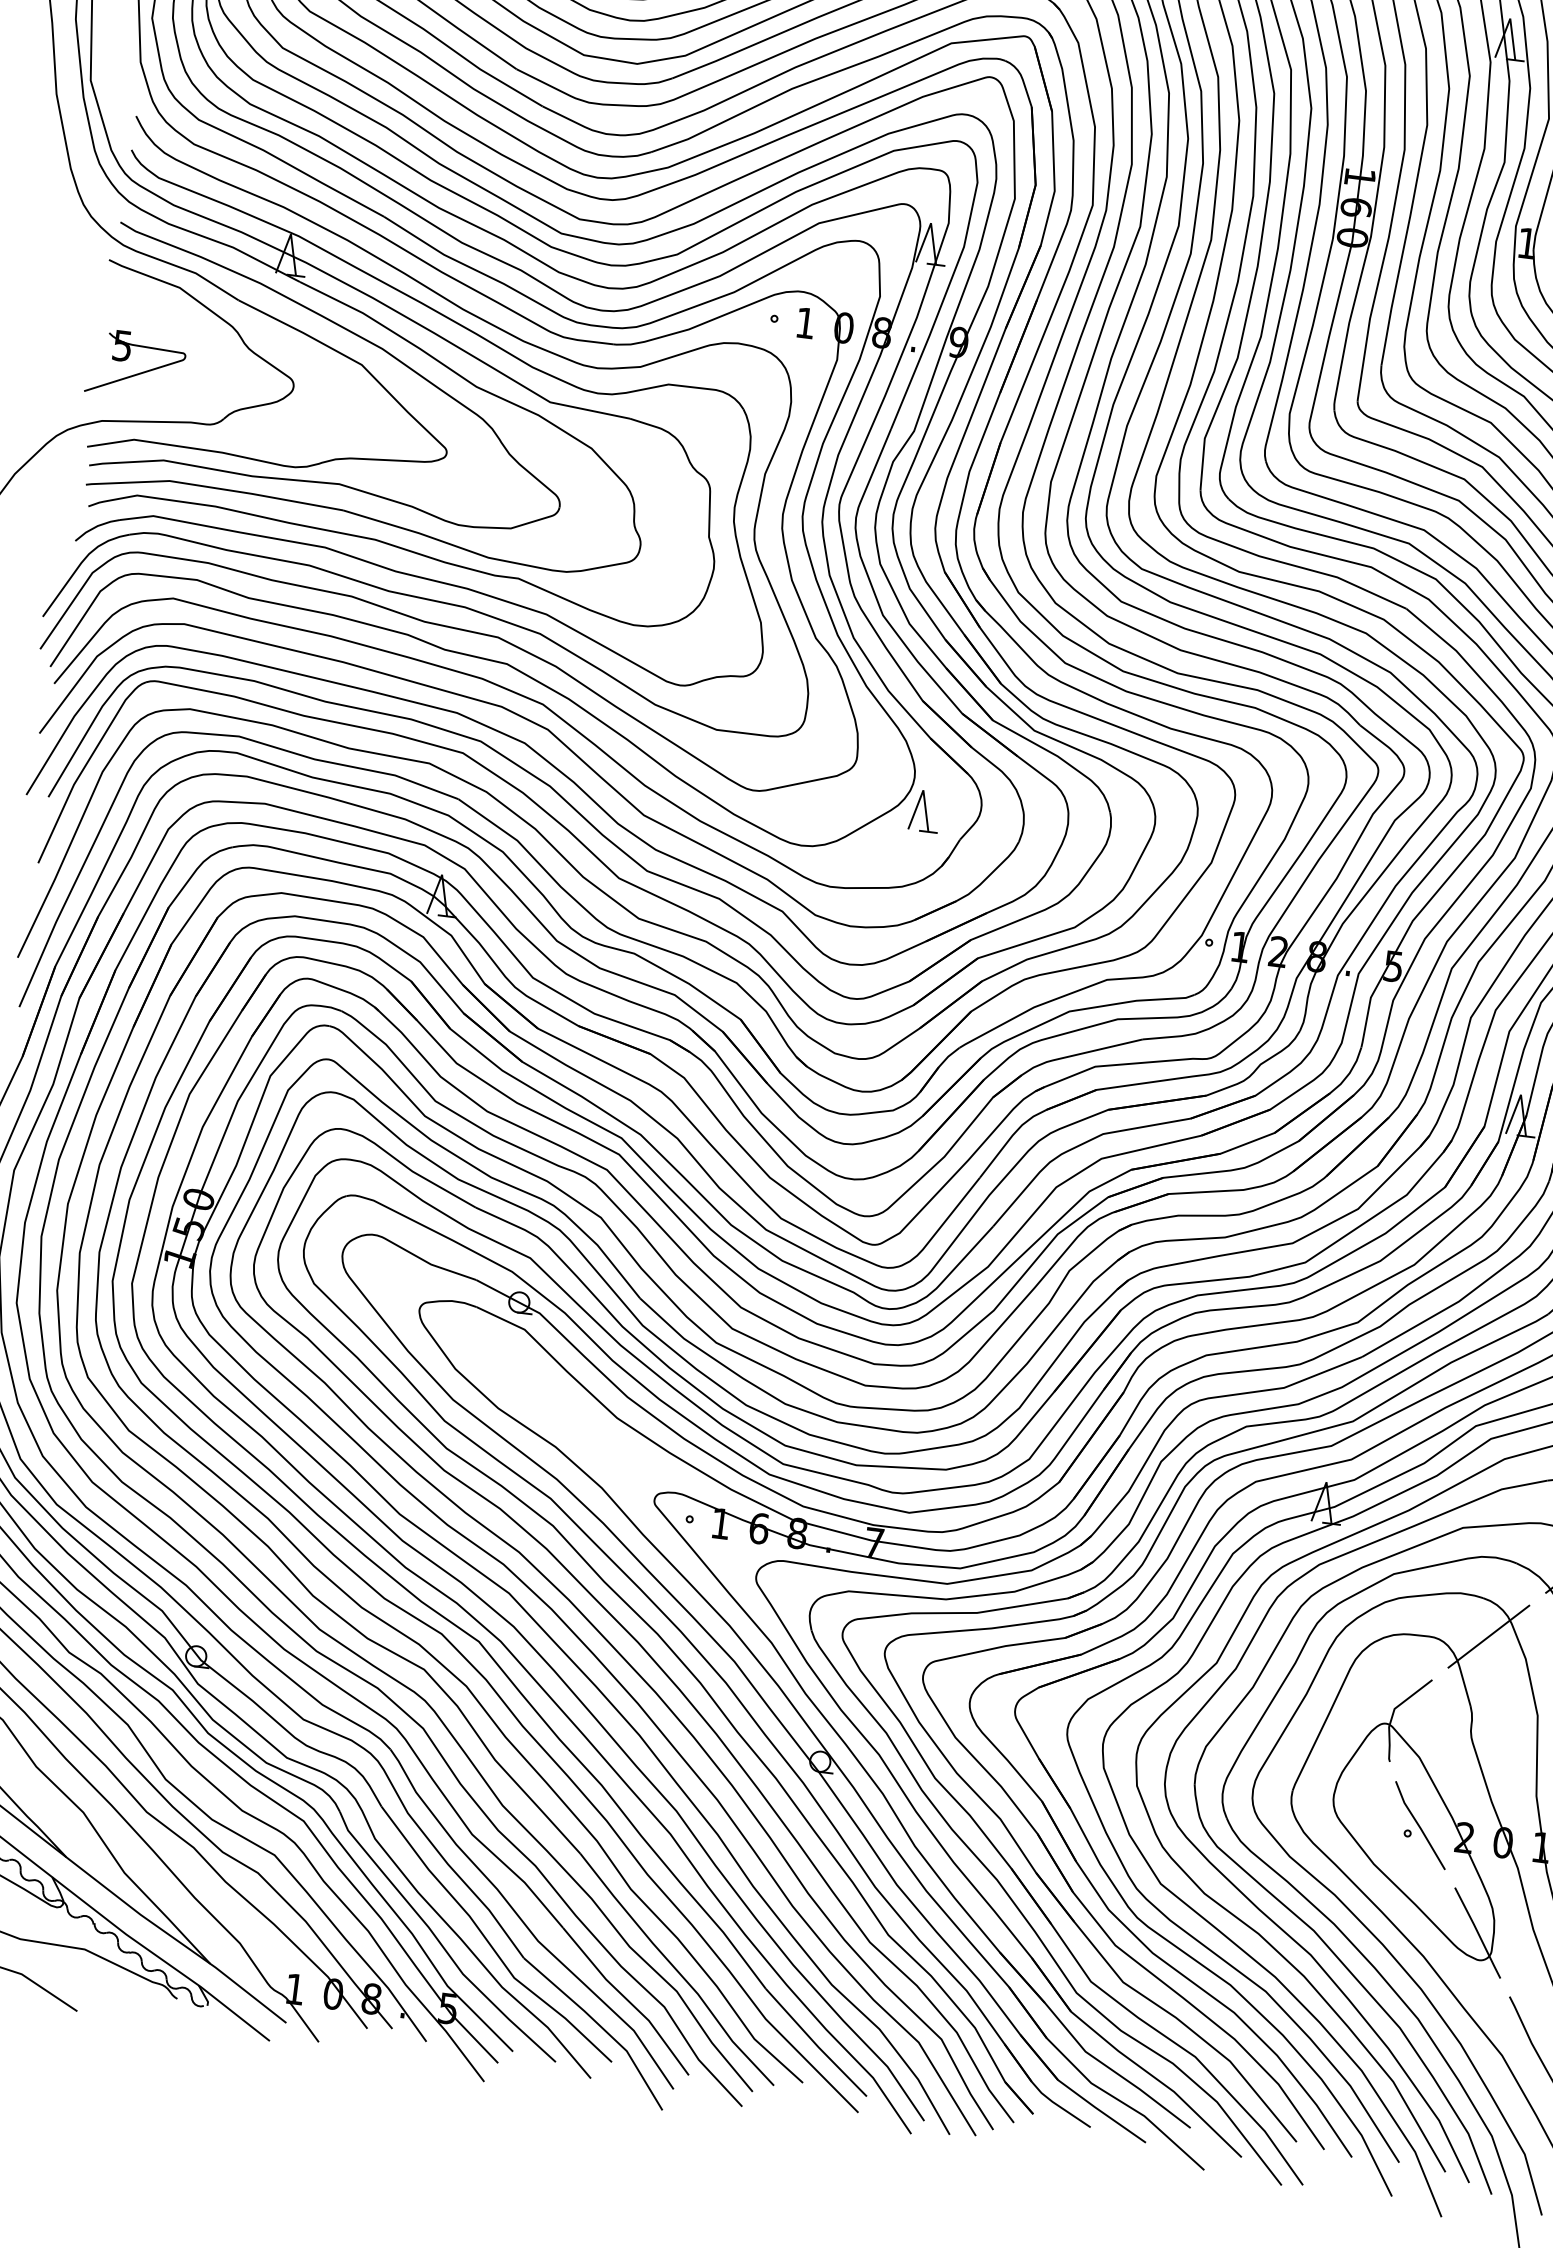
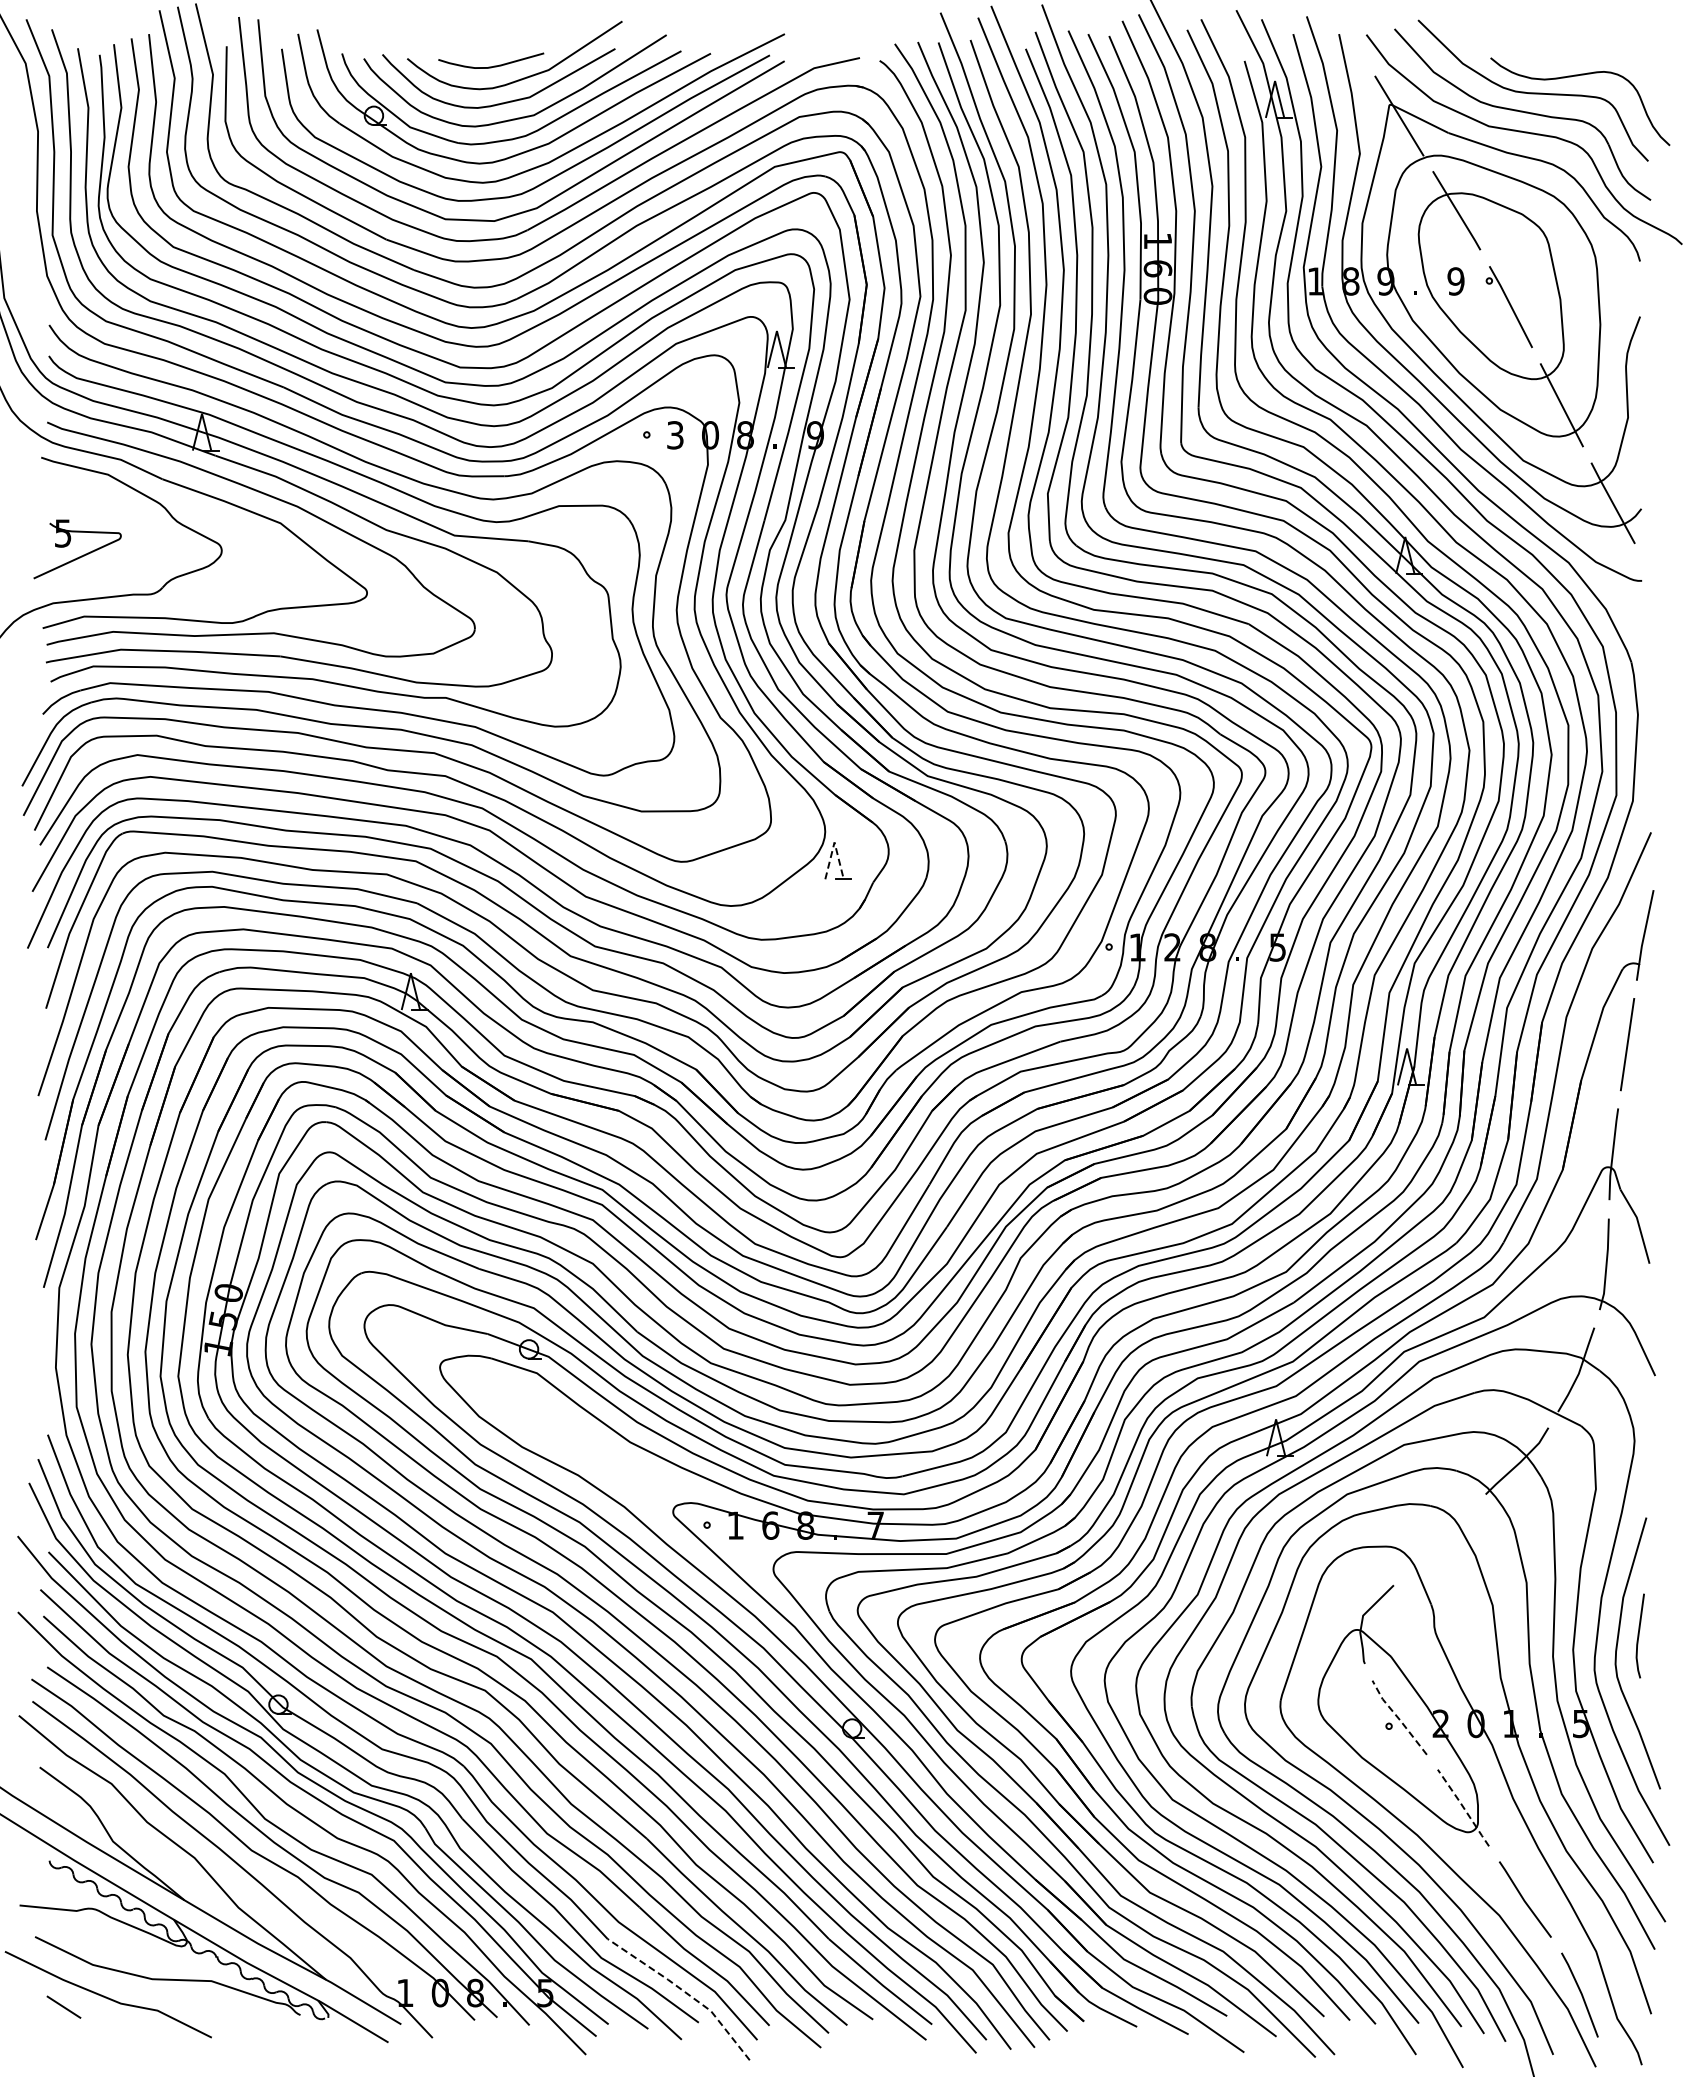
text: (805, 323) -> (675, 435), 1 -> 3
line: (923, 790) -> (834, 842), solid -> dashed
line: (1488, 1636) -> (1439, 1539), removed
line: (1419, 1826) -> (1398, 1718), solid -> dashed
line: (1477, 1932) -> (1463, 1807), solid -> dashed
line: (601, 2027) -> (685, 1992), solid -> dashed

